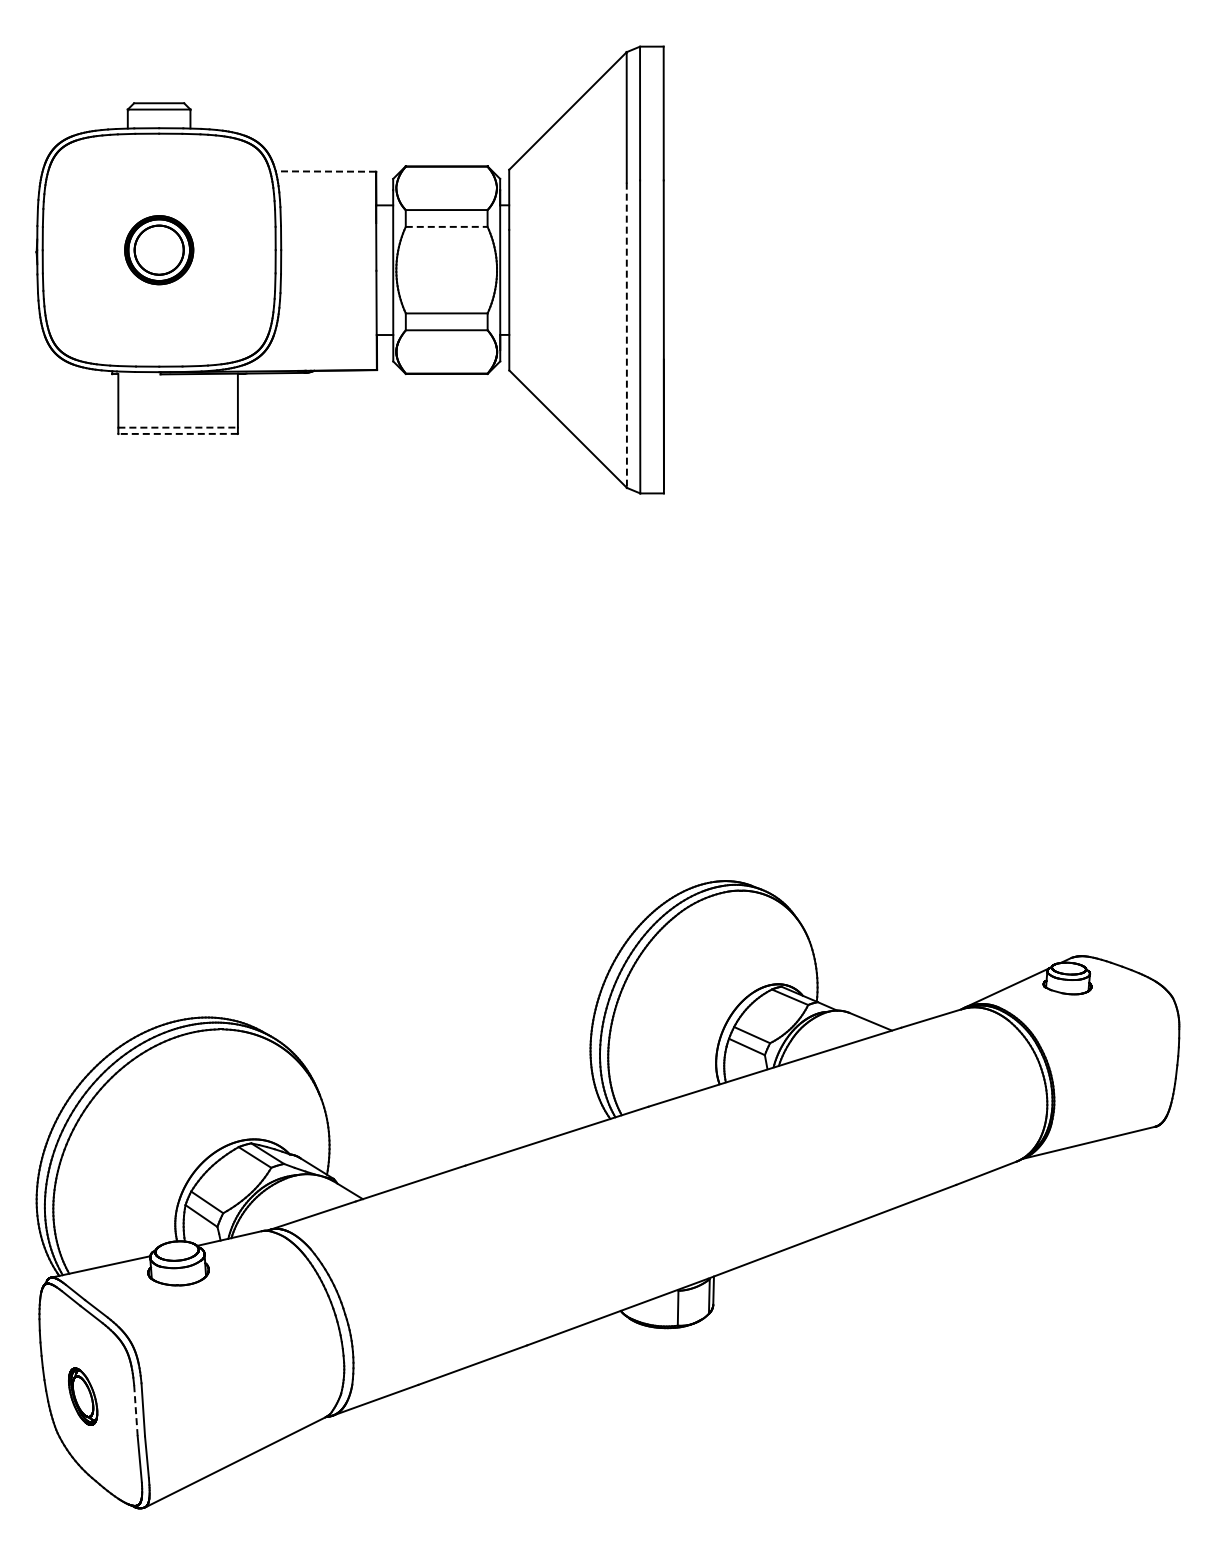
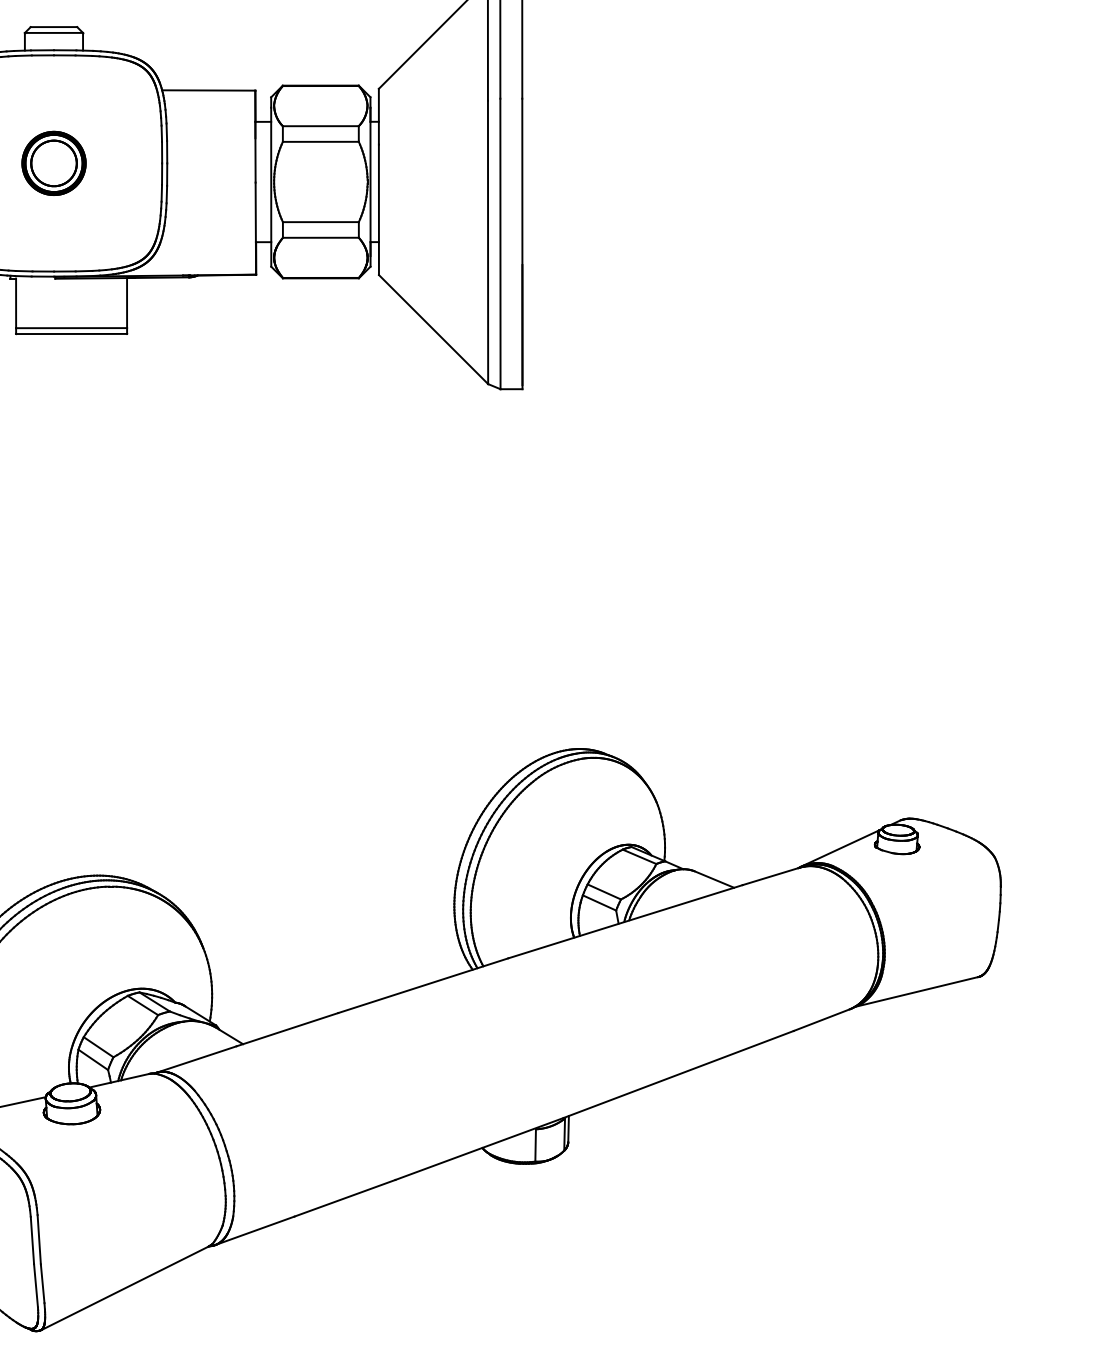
line: (325, 171) -> (208, 90), dashed -> solid
line: (446, 226) -> (320, 141), dashed -> solid
line: (626, 335) -> (487, 242), dashed -> solid
line: (178, 427) -> (71, 328), dashed -> solid
line: (178, 433) -> (71, 333), dashed -> solid
line: (135, 1410) -> (32, 1240), dashed -> solid

